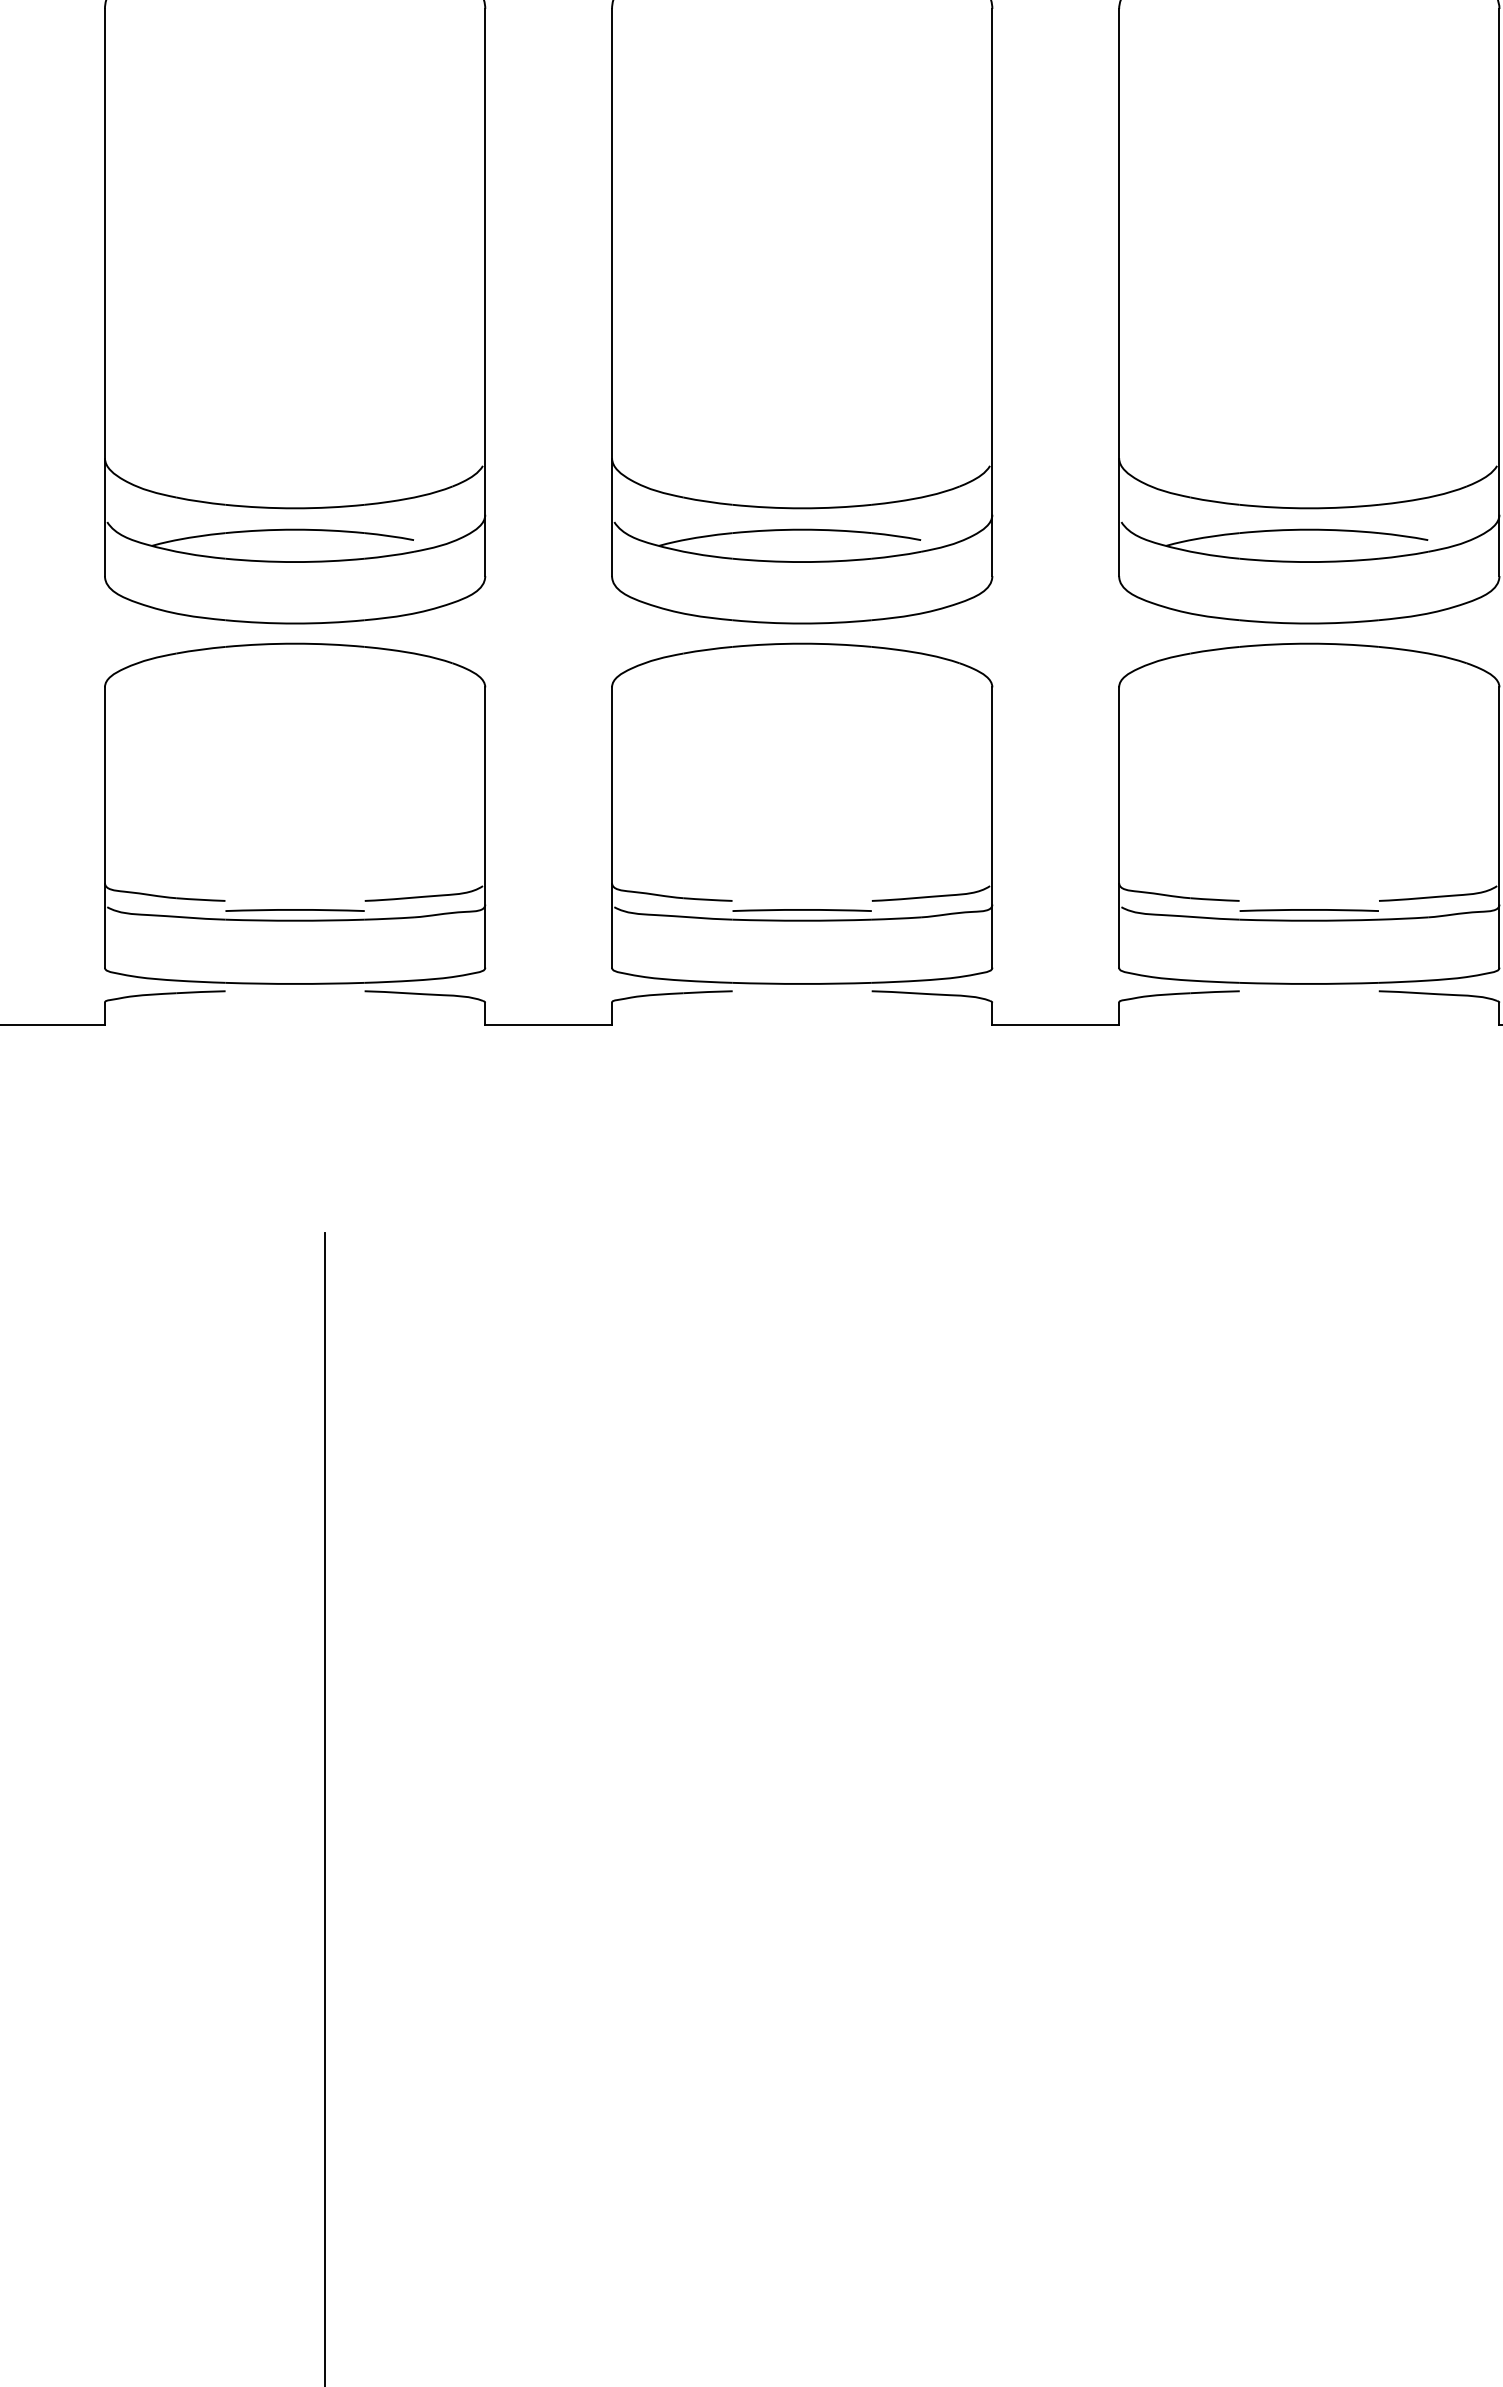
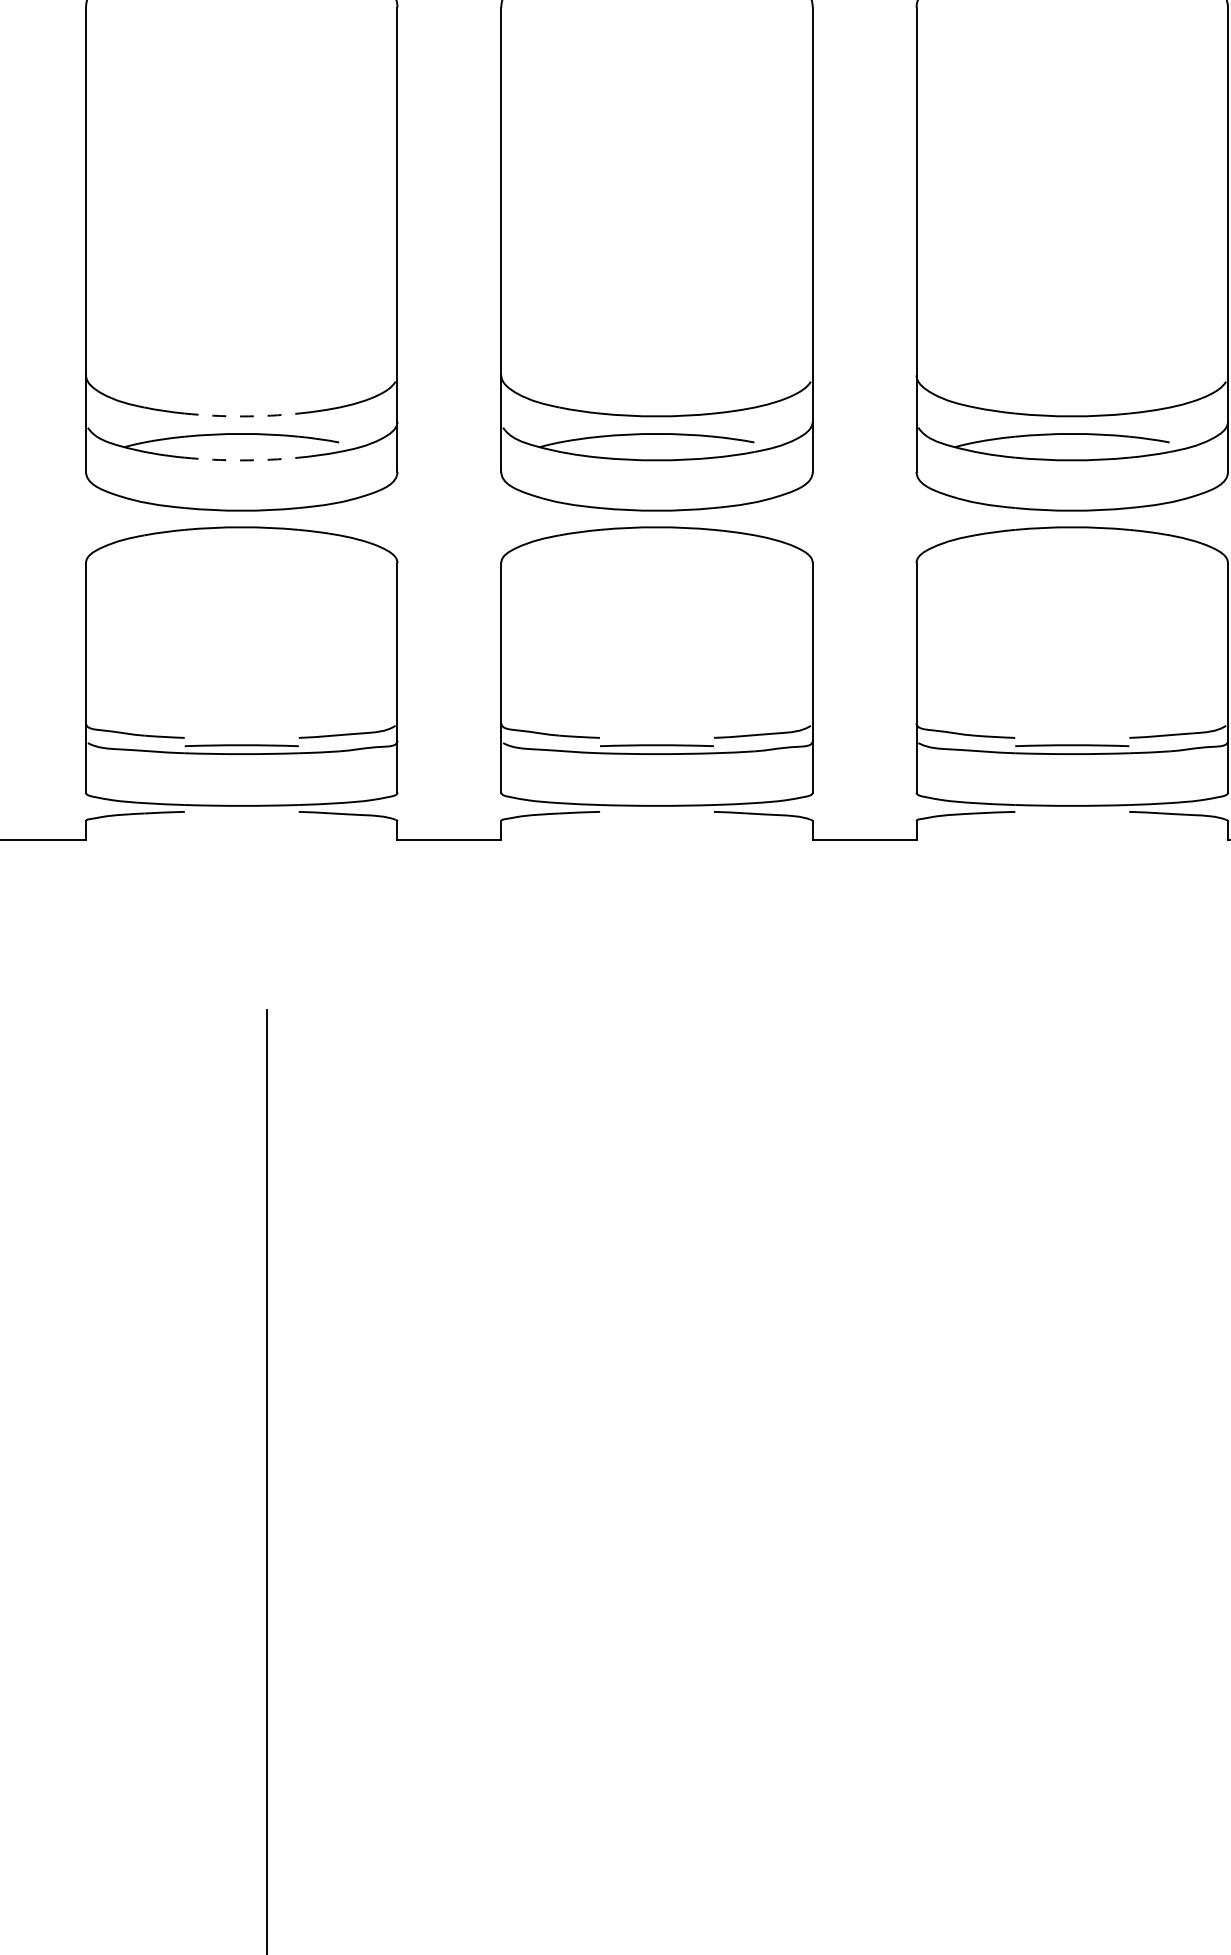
arc: (295, 508) -> (242, 416), solid -> dashed
arc: (295, 562) -> (242, 460), solid -> dashed

